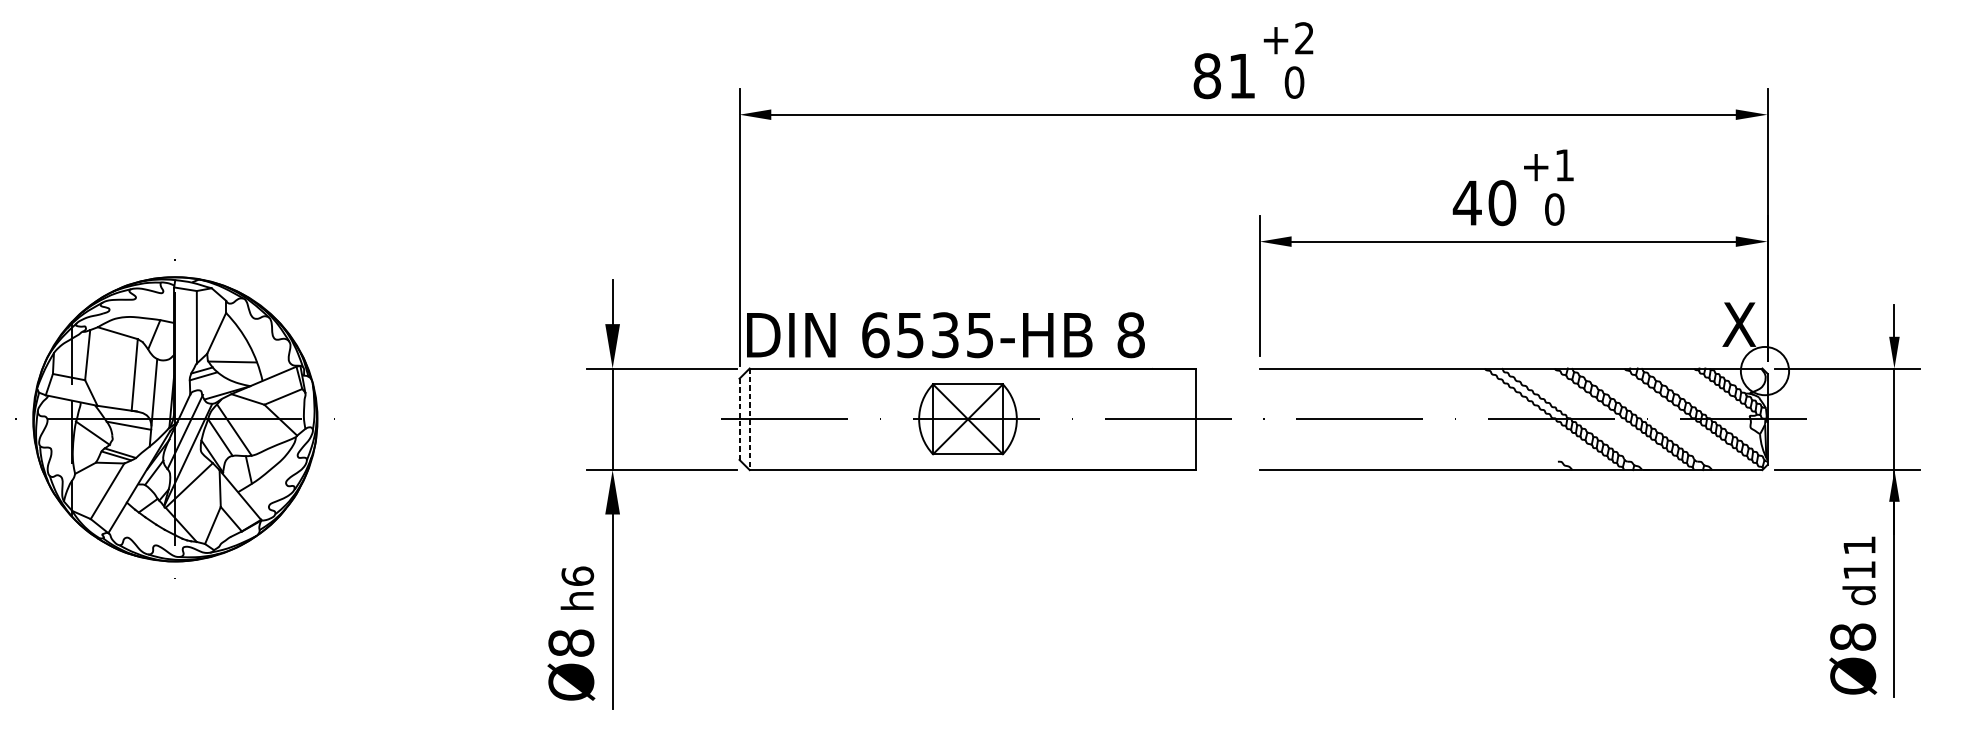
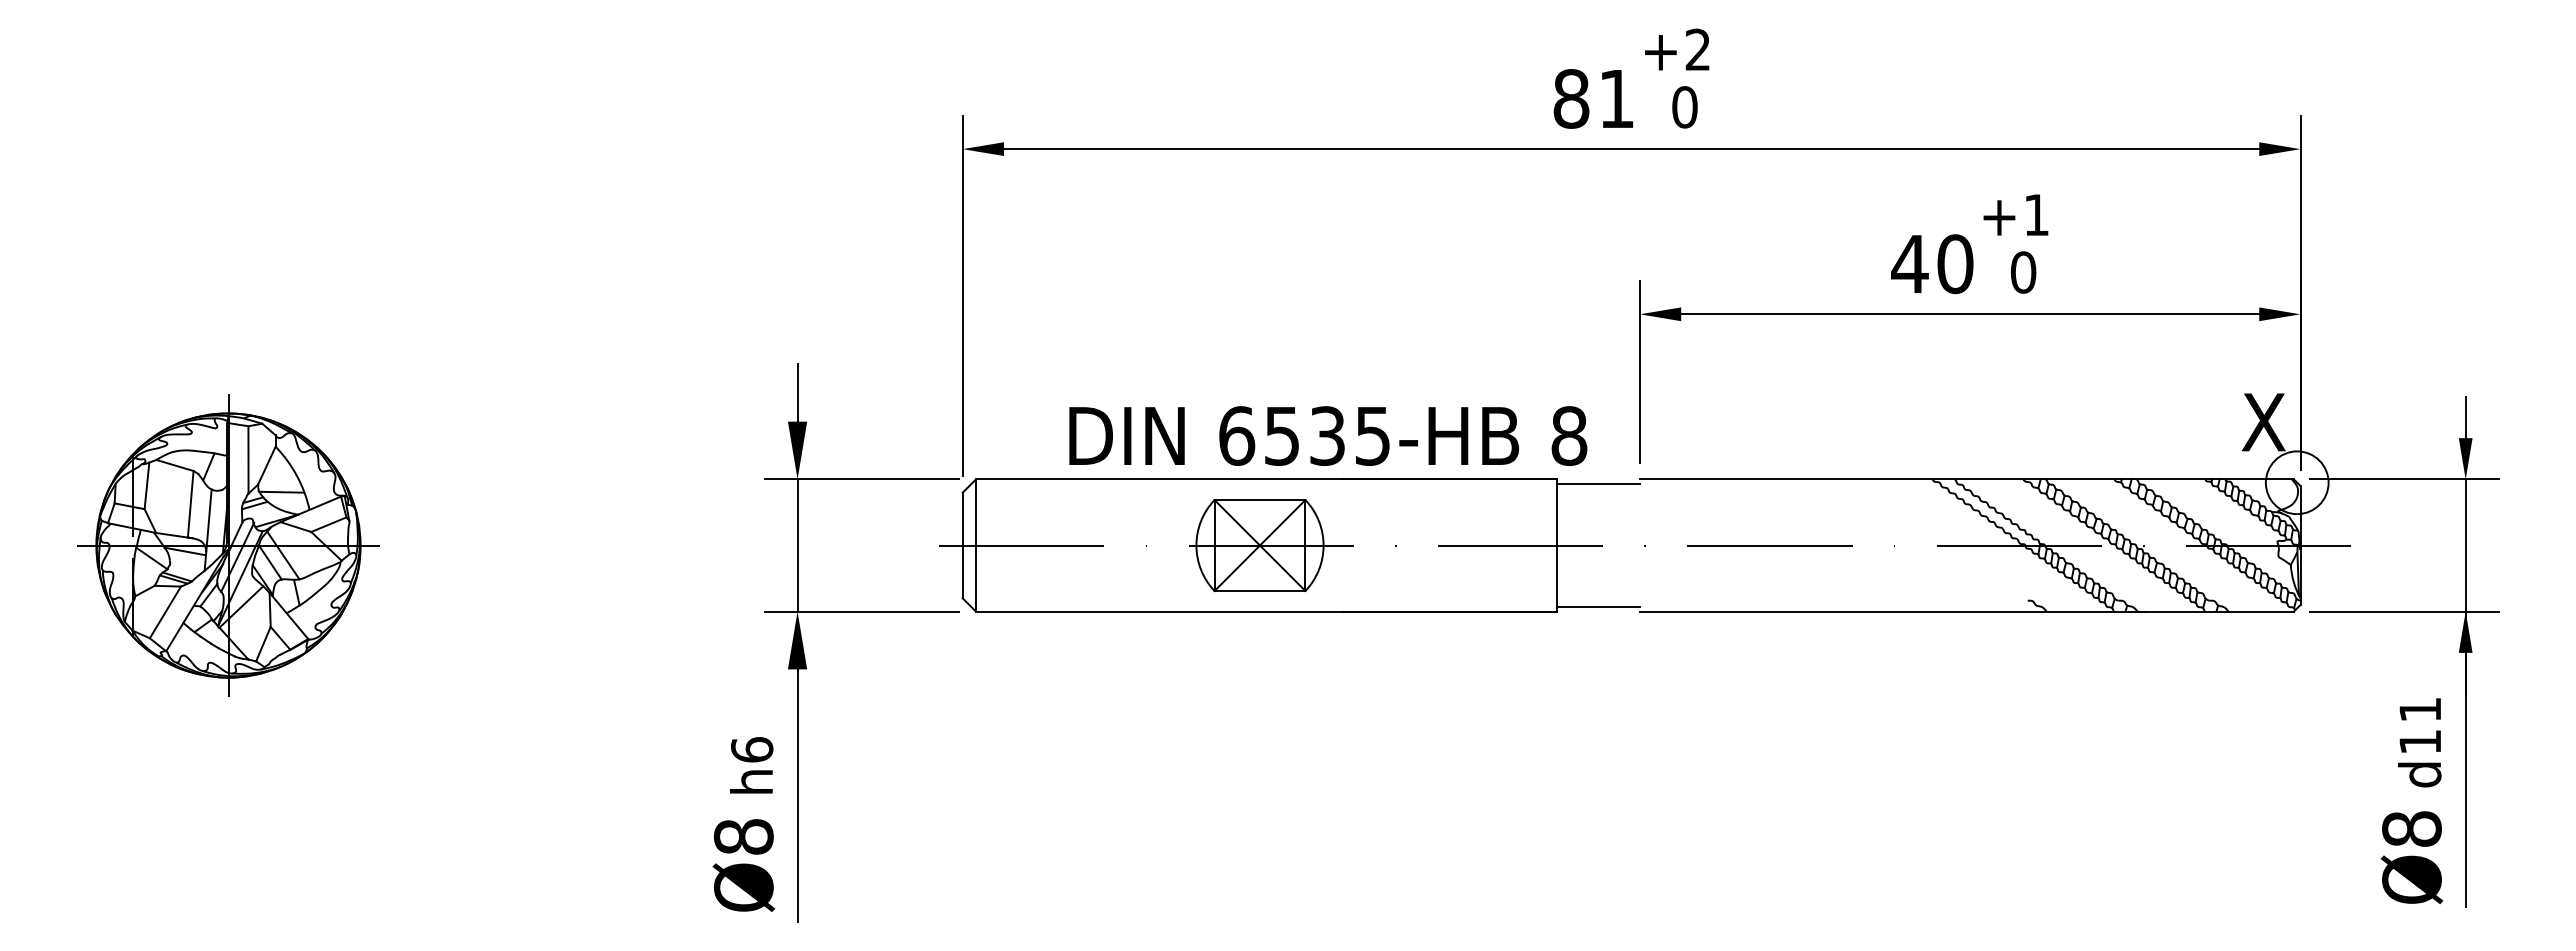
text: (946, 334) -> (1328, 435), moved
line: (1228, 372) -> (1598, 484), added
part: (175, 419) -> (228, 545), size x0.71
line: (739, 419) -> (962, 545), dashed -> solid
line: (749, 420) -> (975, 546), dashed -> solid
line: (1228, 466) -> (1598, 606), added

